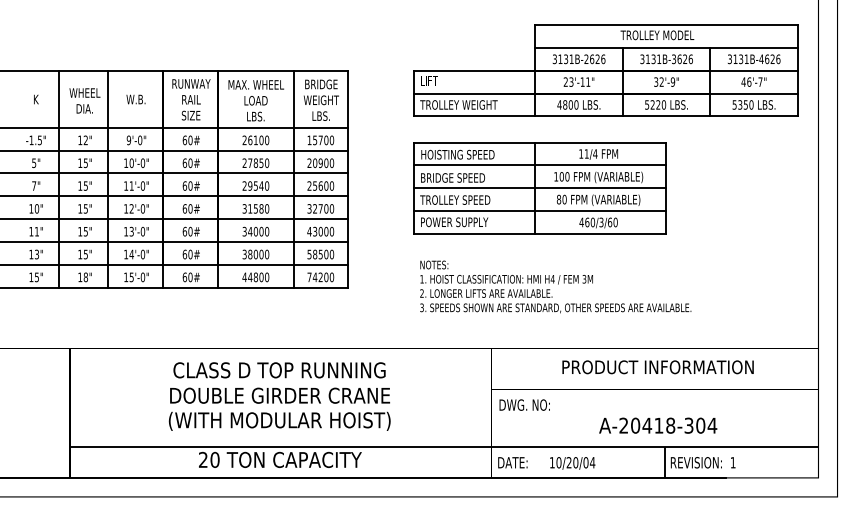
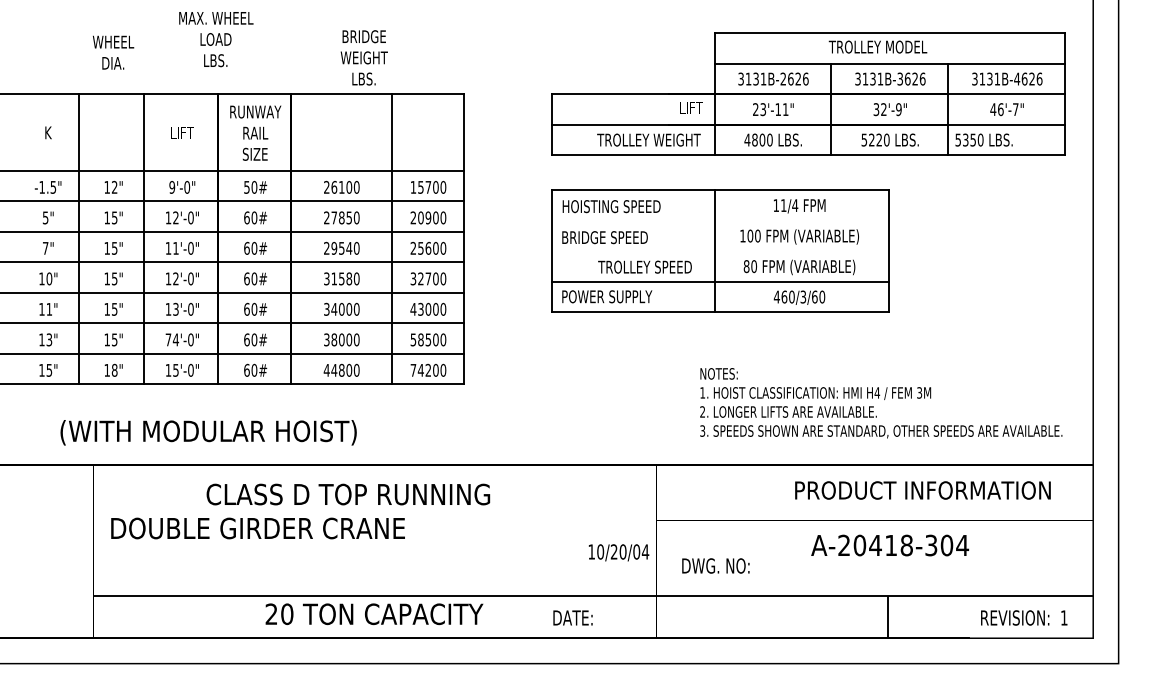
text: (429, 80) -> (691, 107), moved
text: (135, 99) -> (181, 132), W.B. -> LIFT
text: (84, 100) -> (113, 52), moved
text: (256, 100) -> (216, 39), moved
text: (320, 100) -> (363, 57), moved
text: (458, 104) -> (648, 139), moved
text: (753, 104) -> (983, 139), moved
text: (184, 139) -> (246, 186), 60# -> 50#
text: (131, 162) -> (175, 217), 10'-0" -> 12'-0"
line: (539, 165) -> (720, 220), removed
line: (539, 188) -> (720, 251), removed
text: (454, 199) -> (644, 266), moved
text: (126, 254) -> (168, 339), 14'-0" -> 74'-0"
text: (555, 287) -> (881, 403), moved
text: (657, 367) -> (922, 490), moved
text: (279, 370) -> (348, 494), moved
text: (279, 395) -> (257, 528), moved
text: (524, 404) -> (715, 565), moved
text: (279, 421) -> (208, 432), moved
text: (657, 425) -> (889, 545), moved
text: (512, 462) -> (572, 617), moved
text: (703, 462) -> (1024, 617), moved
text: (572, 463) -> (618, 552), moved

